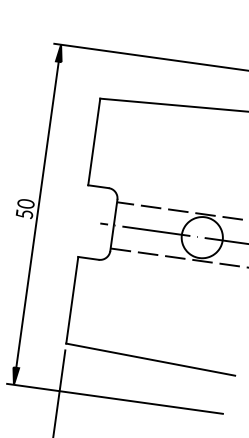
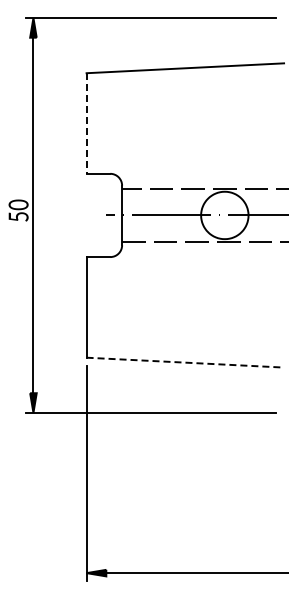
line: (94, 142) -> (86, 124), solid -> dashed
line: (150, 359) -> (185, 362), solid -> dashed

